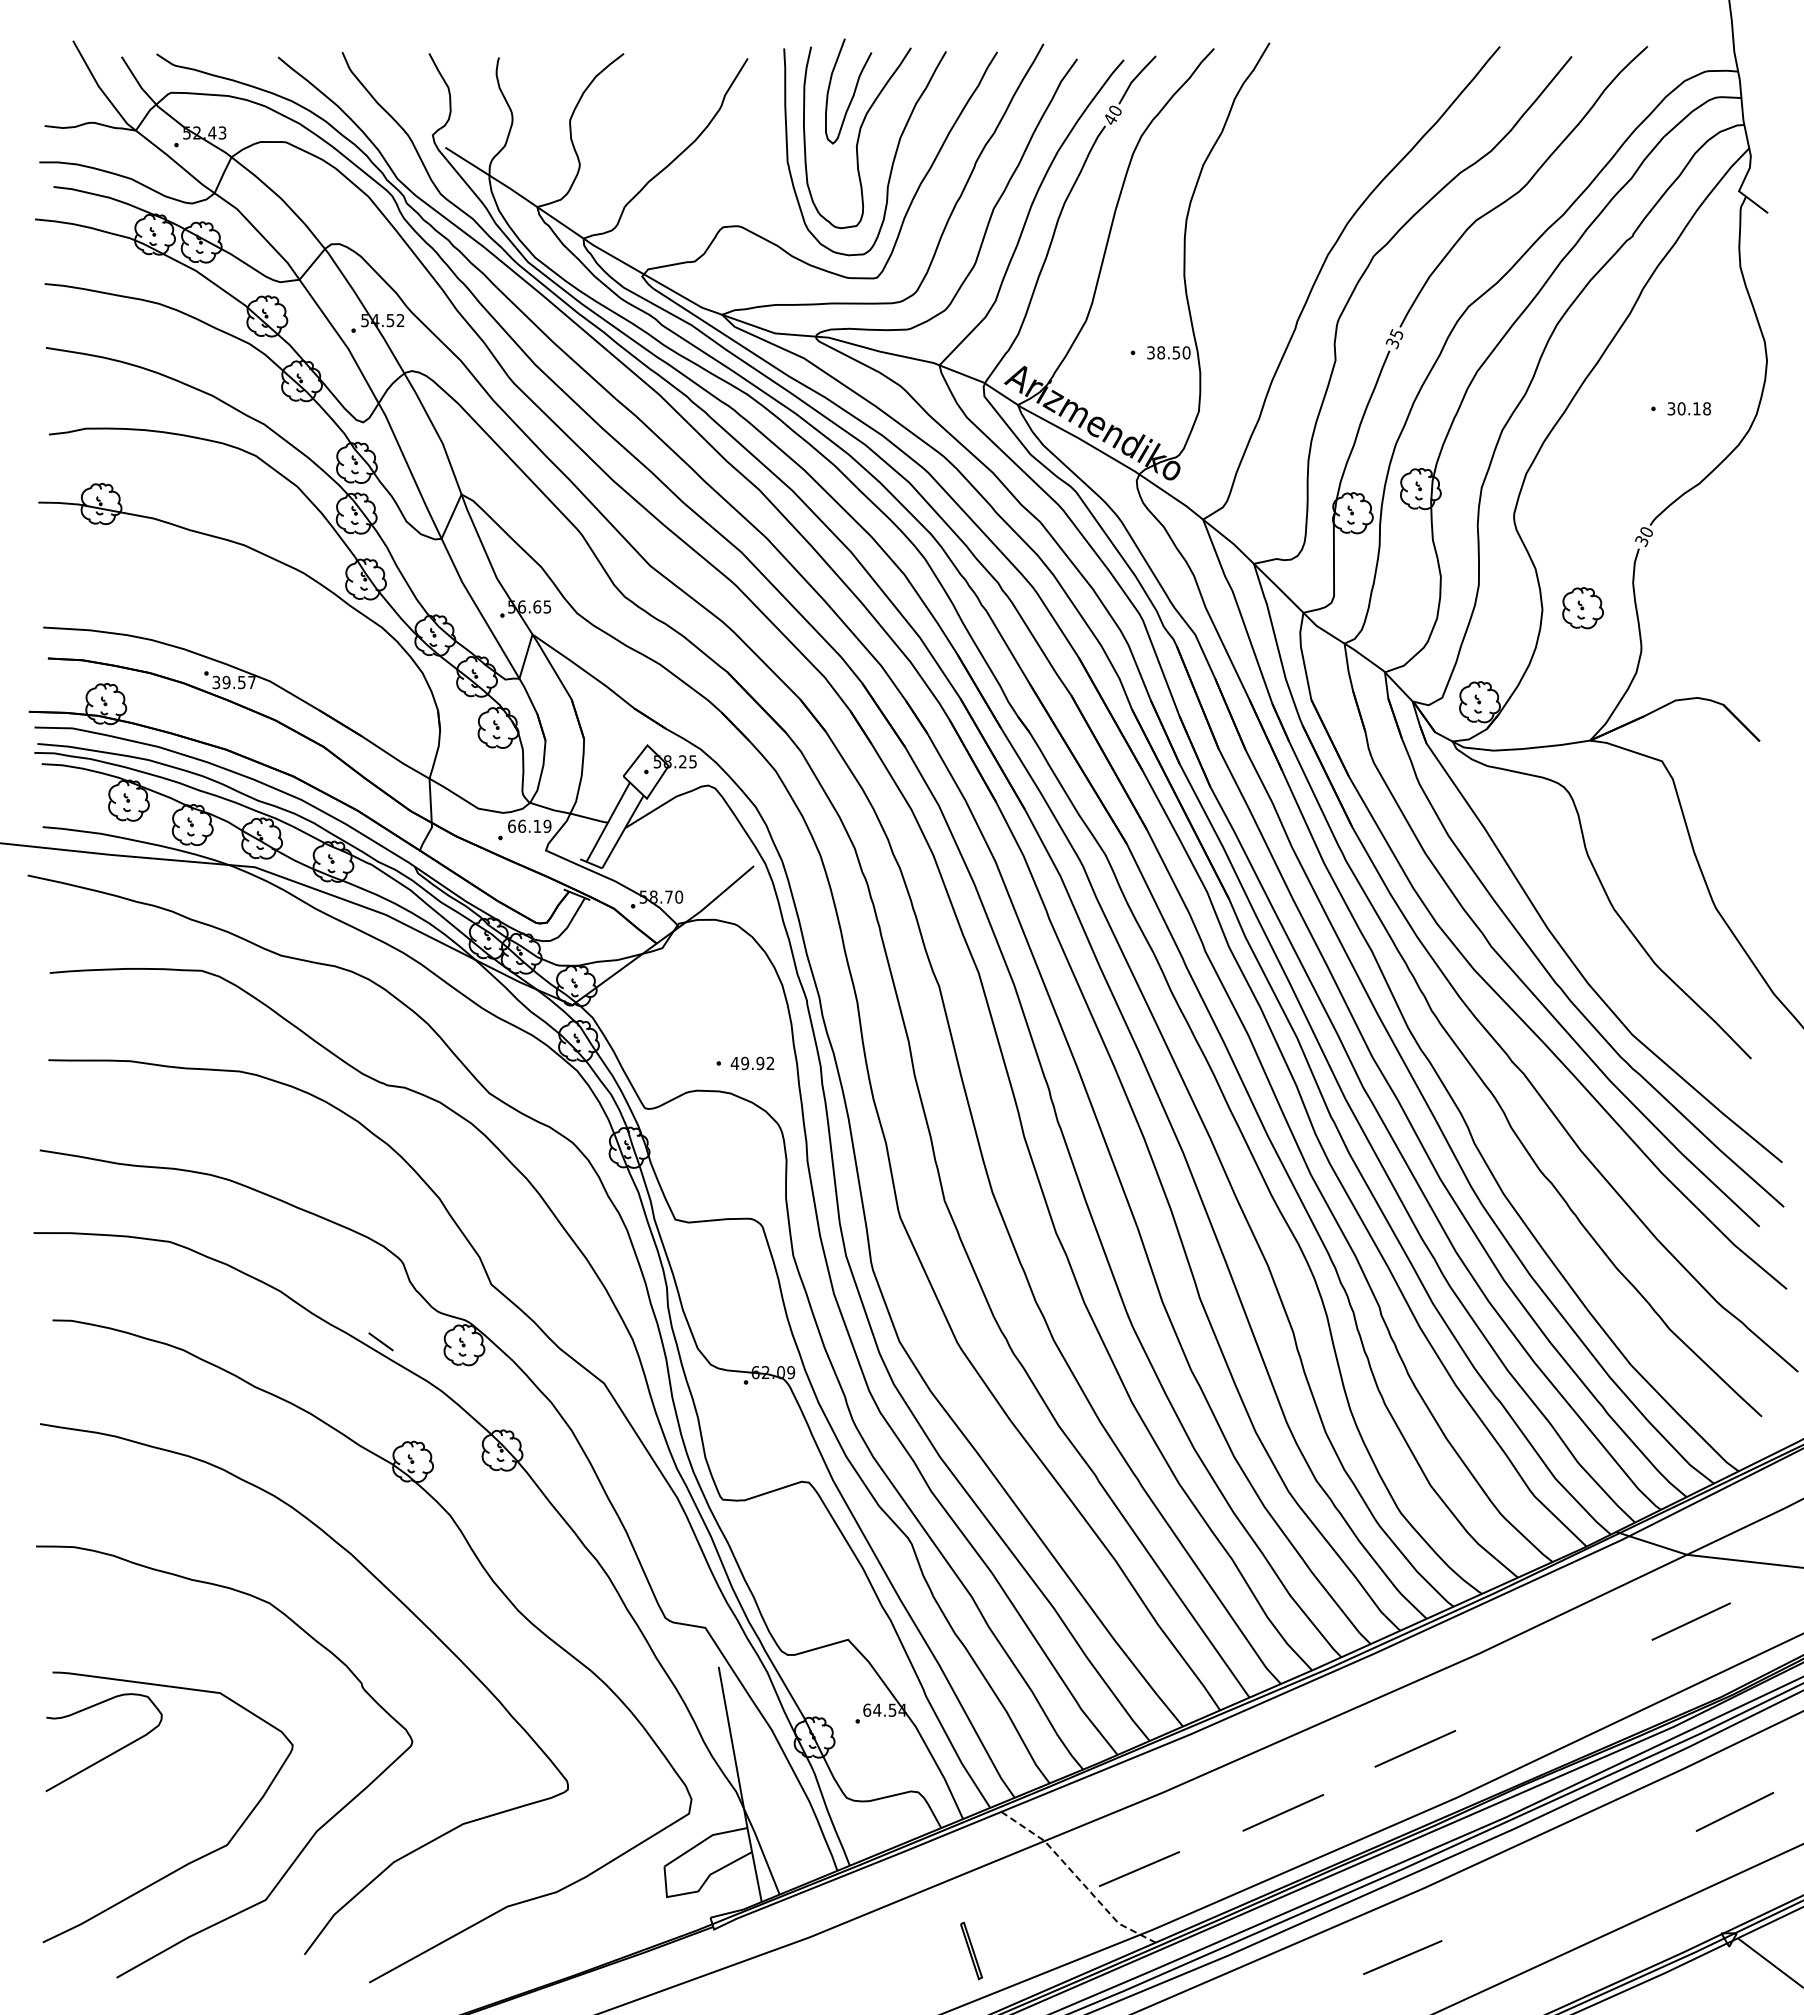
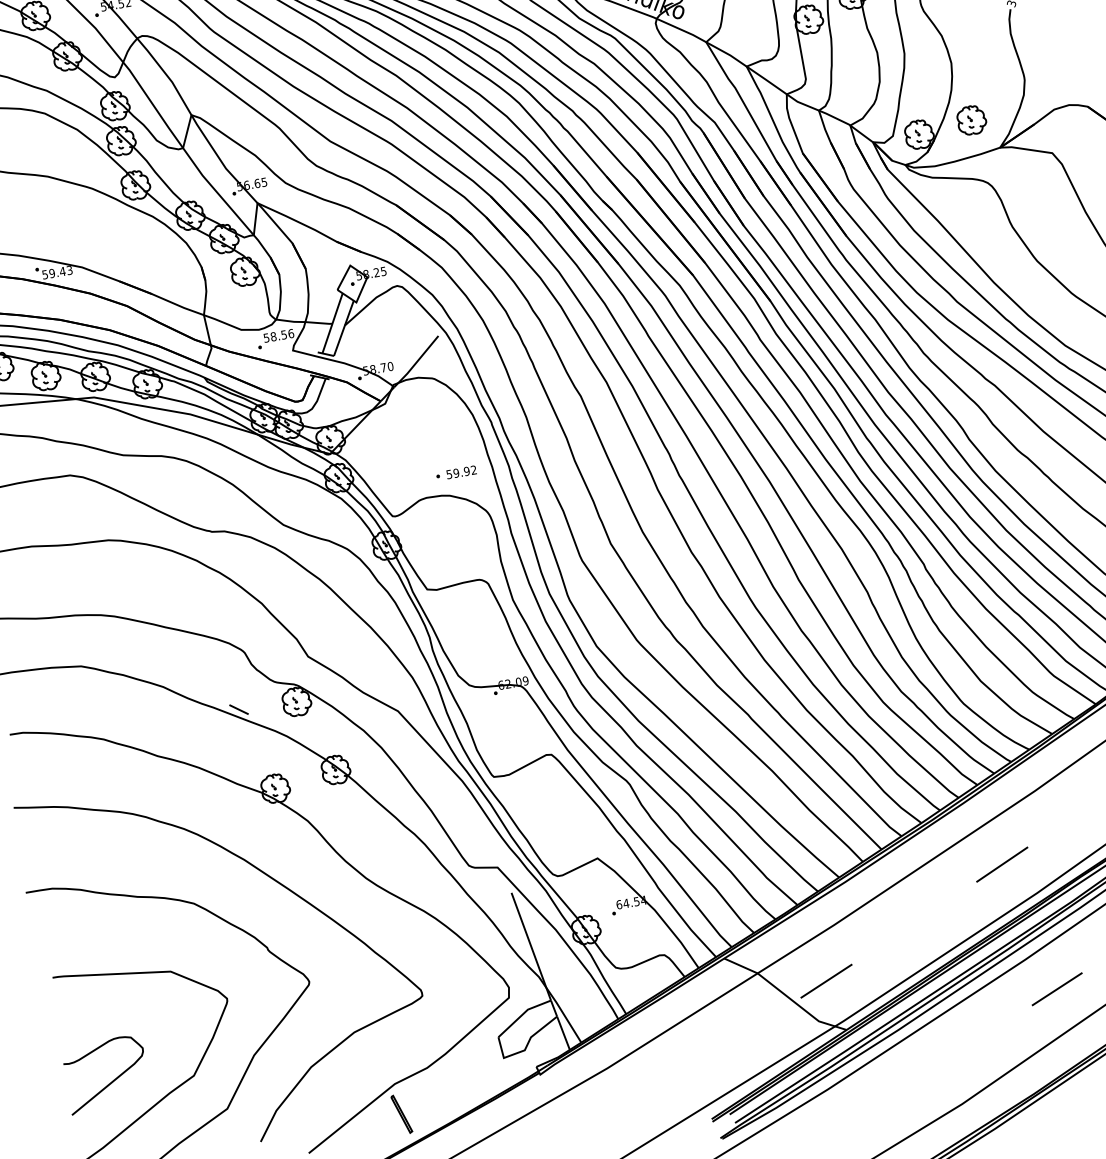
part: (1582, 608) -> (971, 120), moved
text: (234, 682) -> (57, 272), 39.57 -> 59.43
text: (529, 826) -> (278, 335), 66.19 -> 58.56
text: (734, 1063) -> (449, 474), 49.92 -> 59.92
curve: (110, 1753) -> (112, 1081), moved
line: (1283, 1812) -> (919, 924), removed
line: (1078, 1878) -> (785, 995), dashed -> solid
part: (971, 1950) -> (401, 1114), moved
line: (1402, 1957) -> (1057, 989), moved

